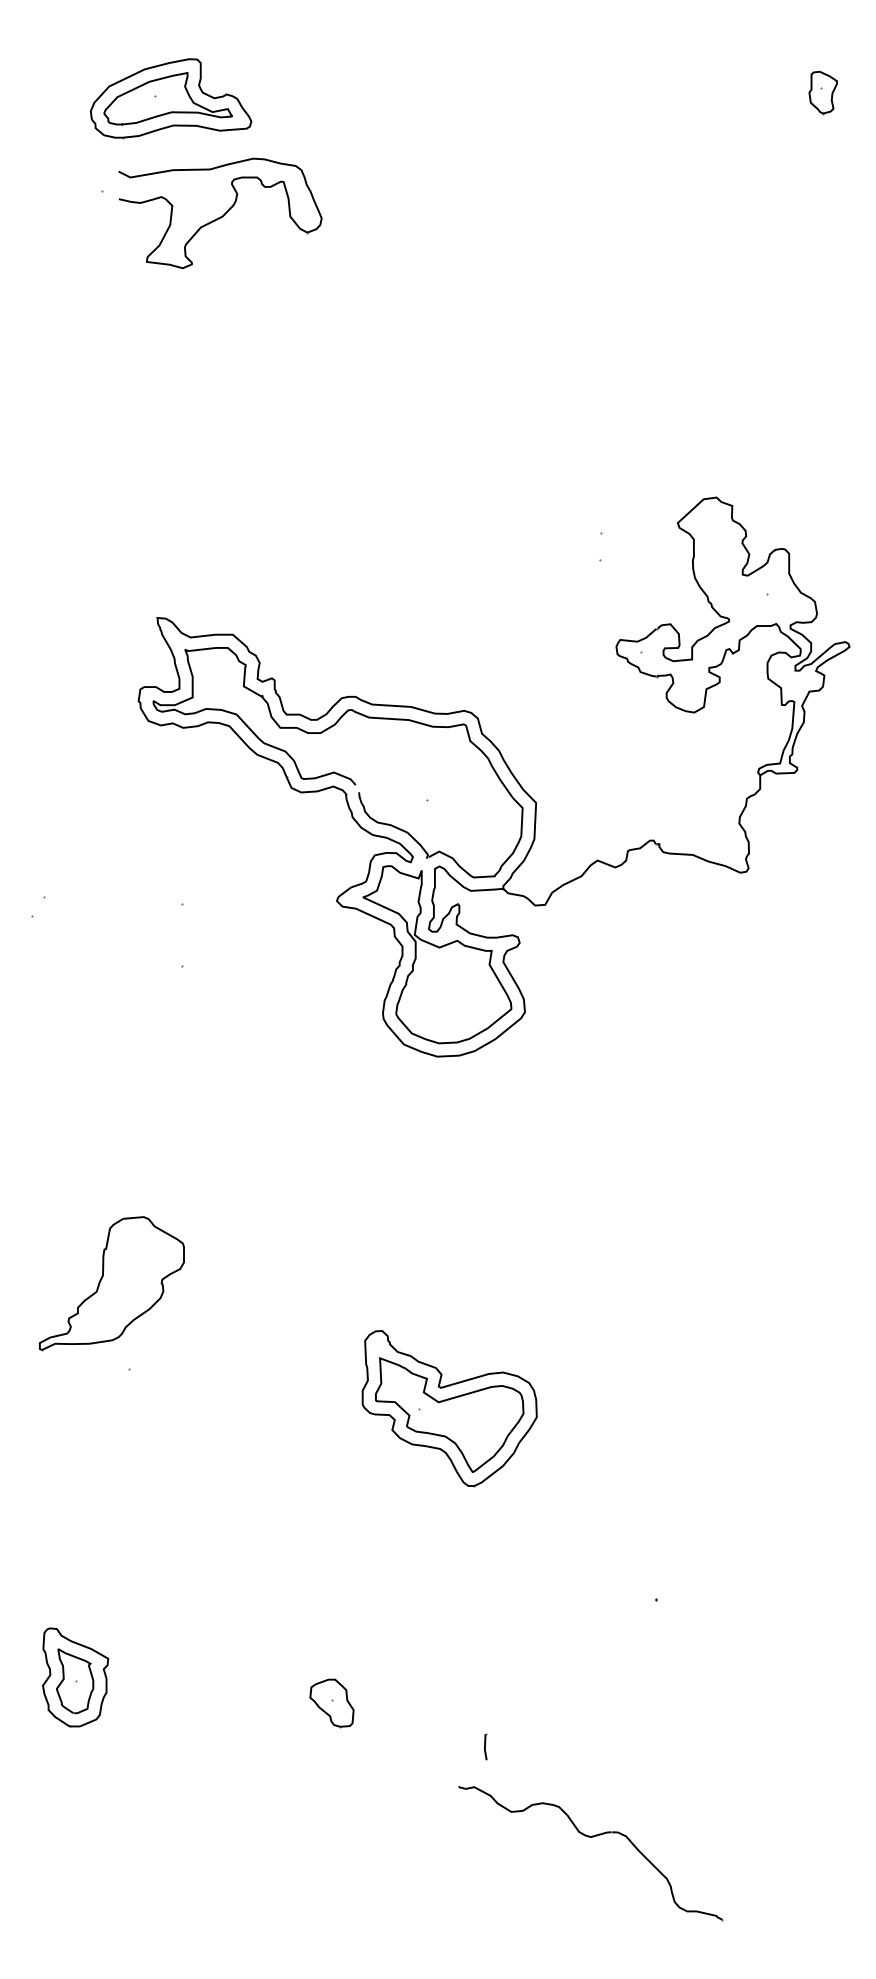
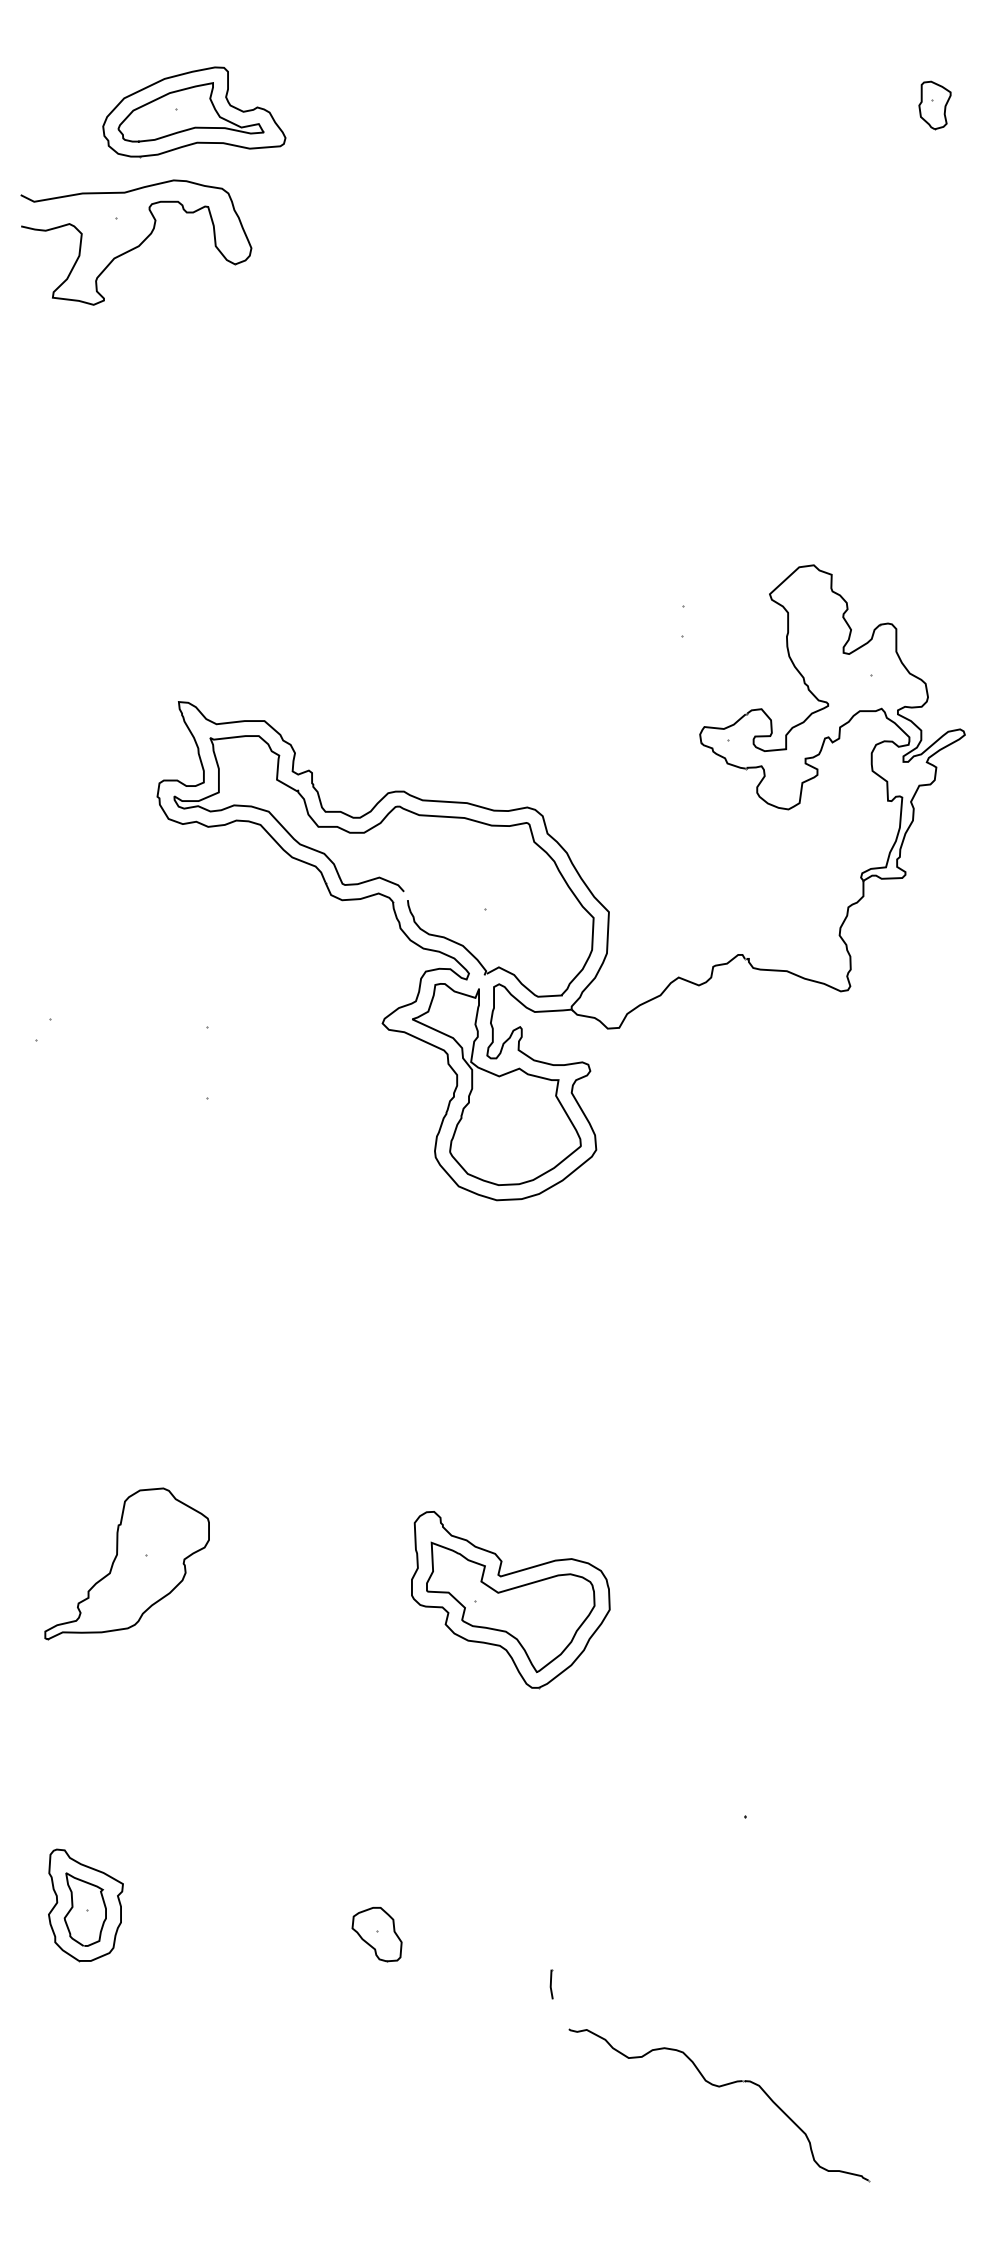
part: (220, 213) -> (136, 242), moved
part: (111, 1283) -> (126, 1563), moved
part: (591, 1837) -> (719, 2087), moved

